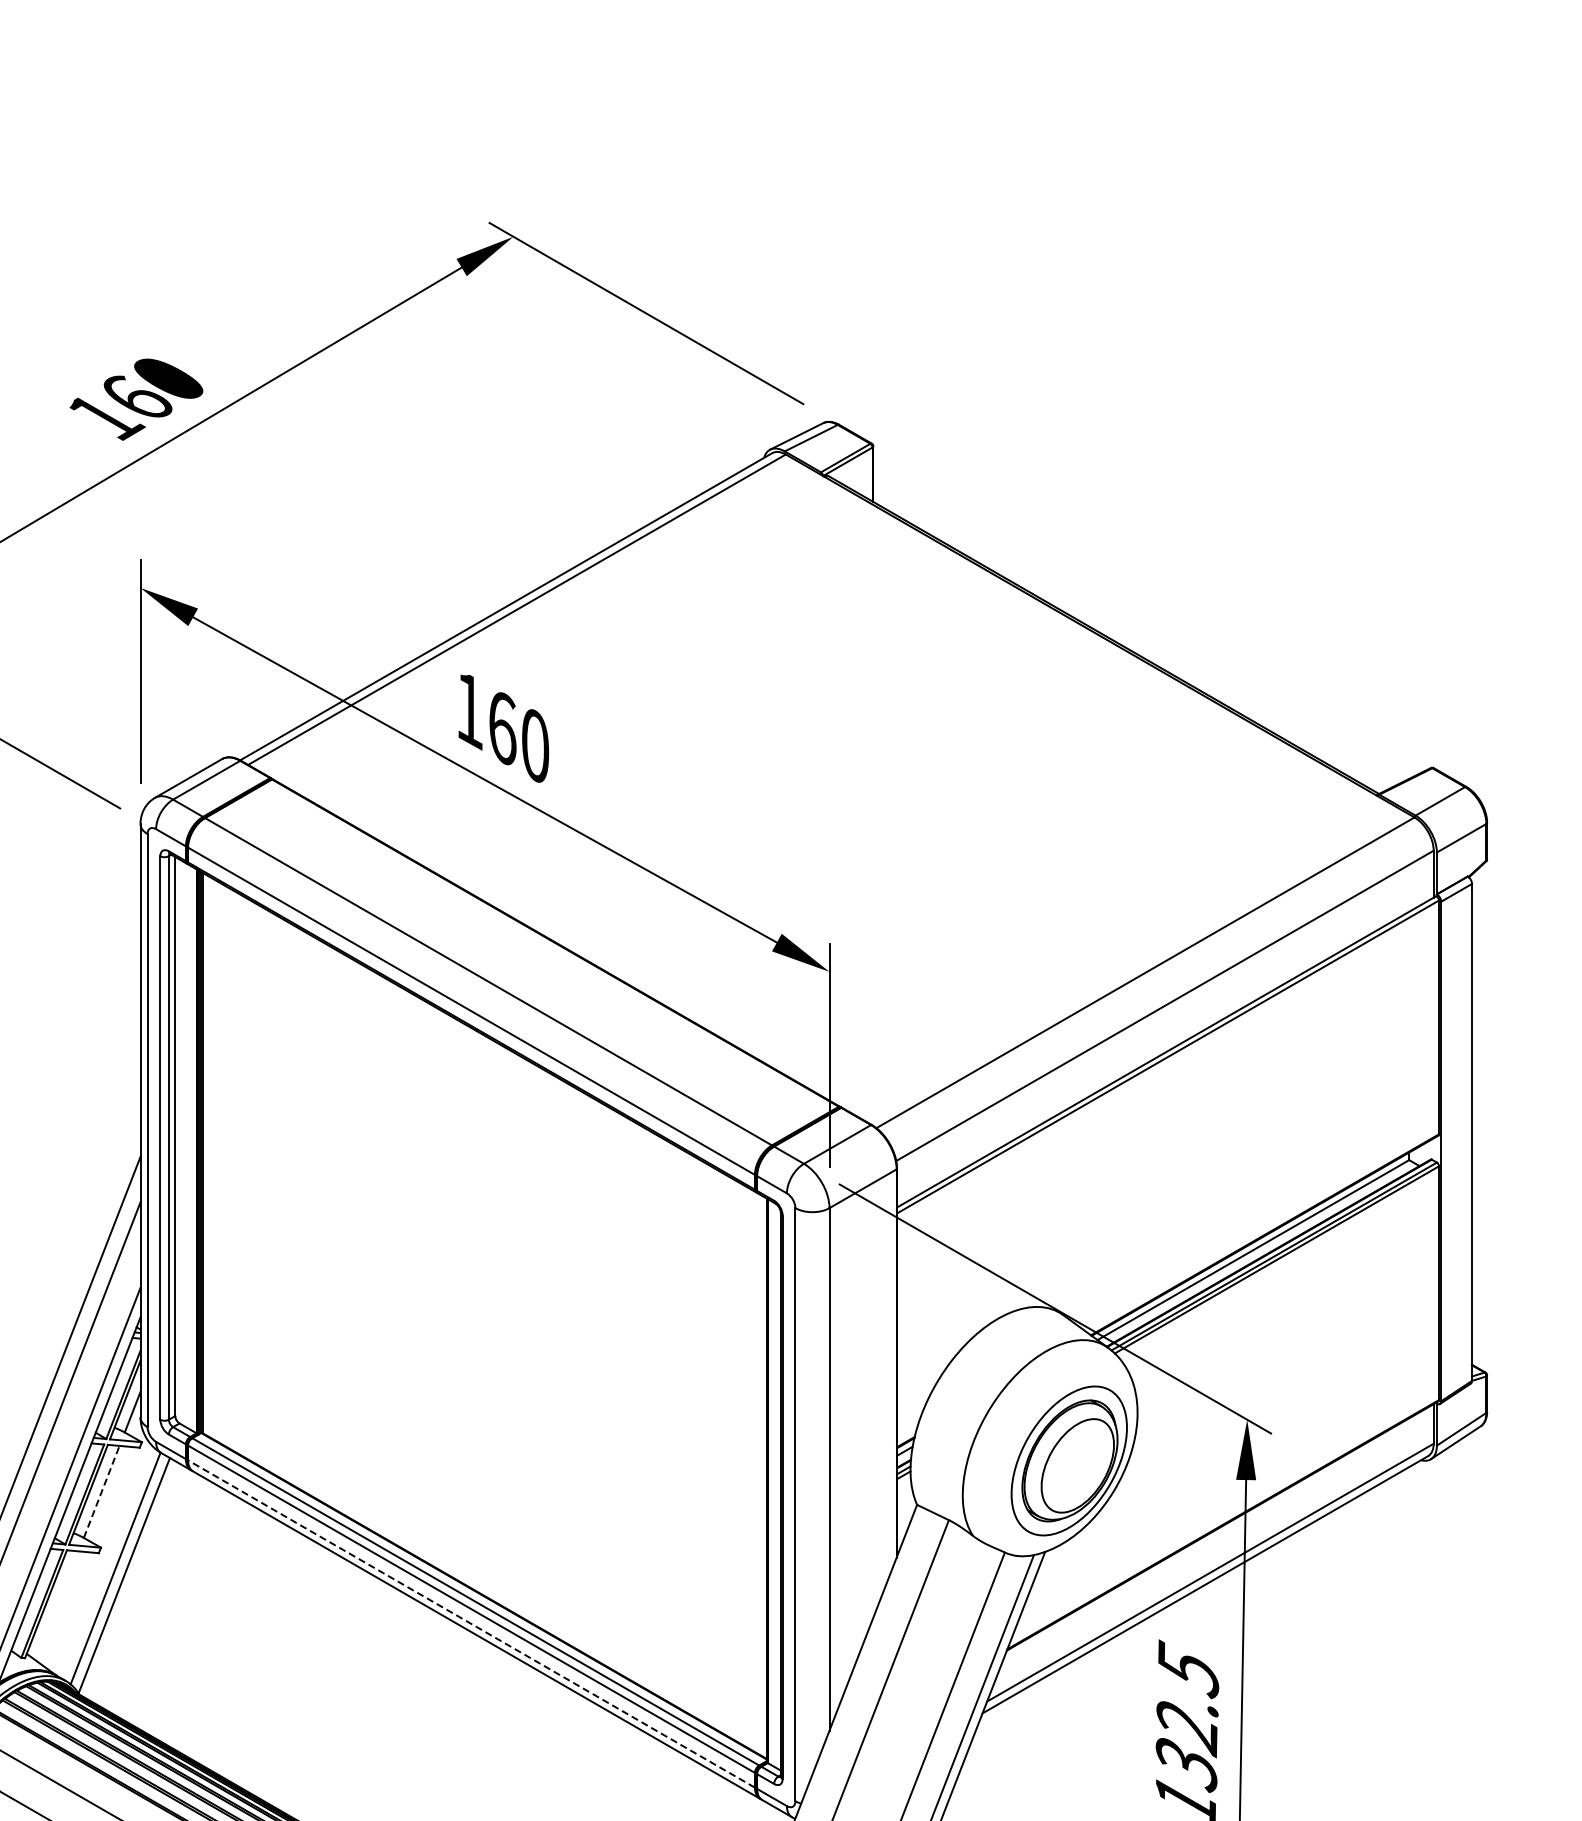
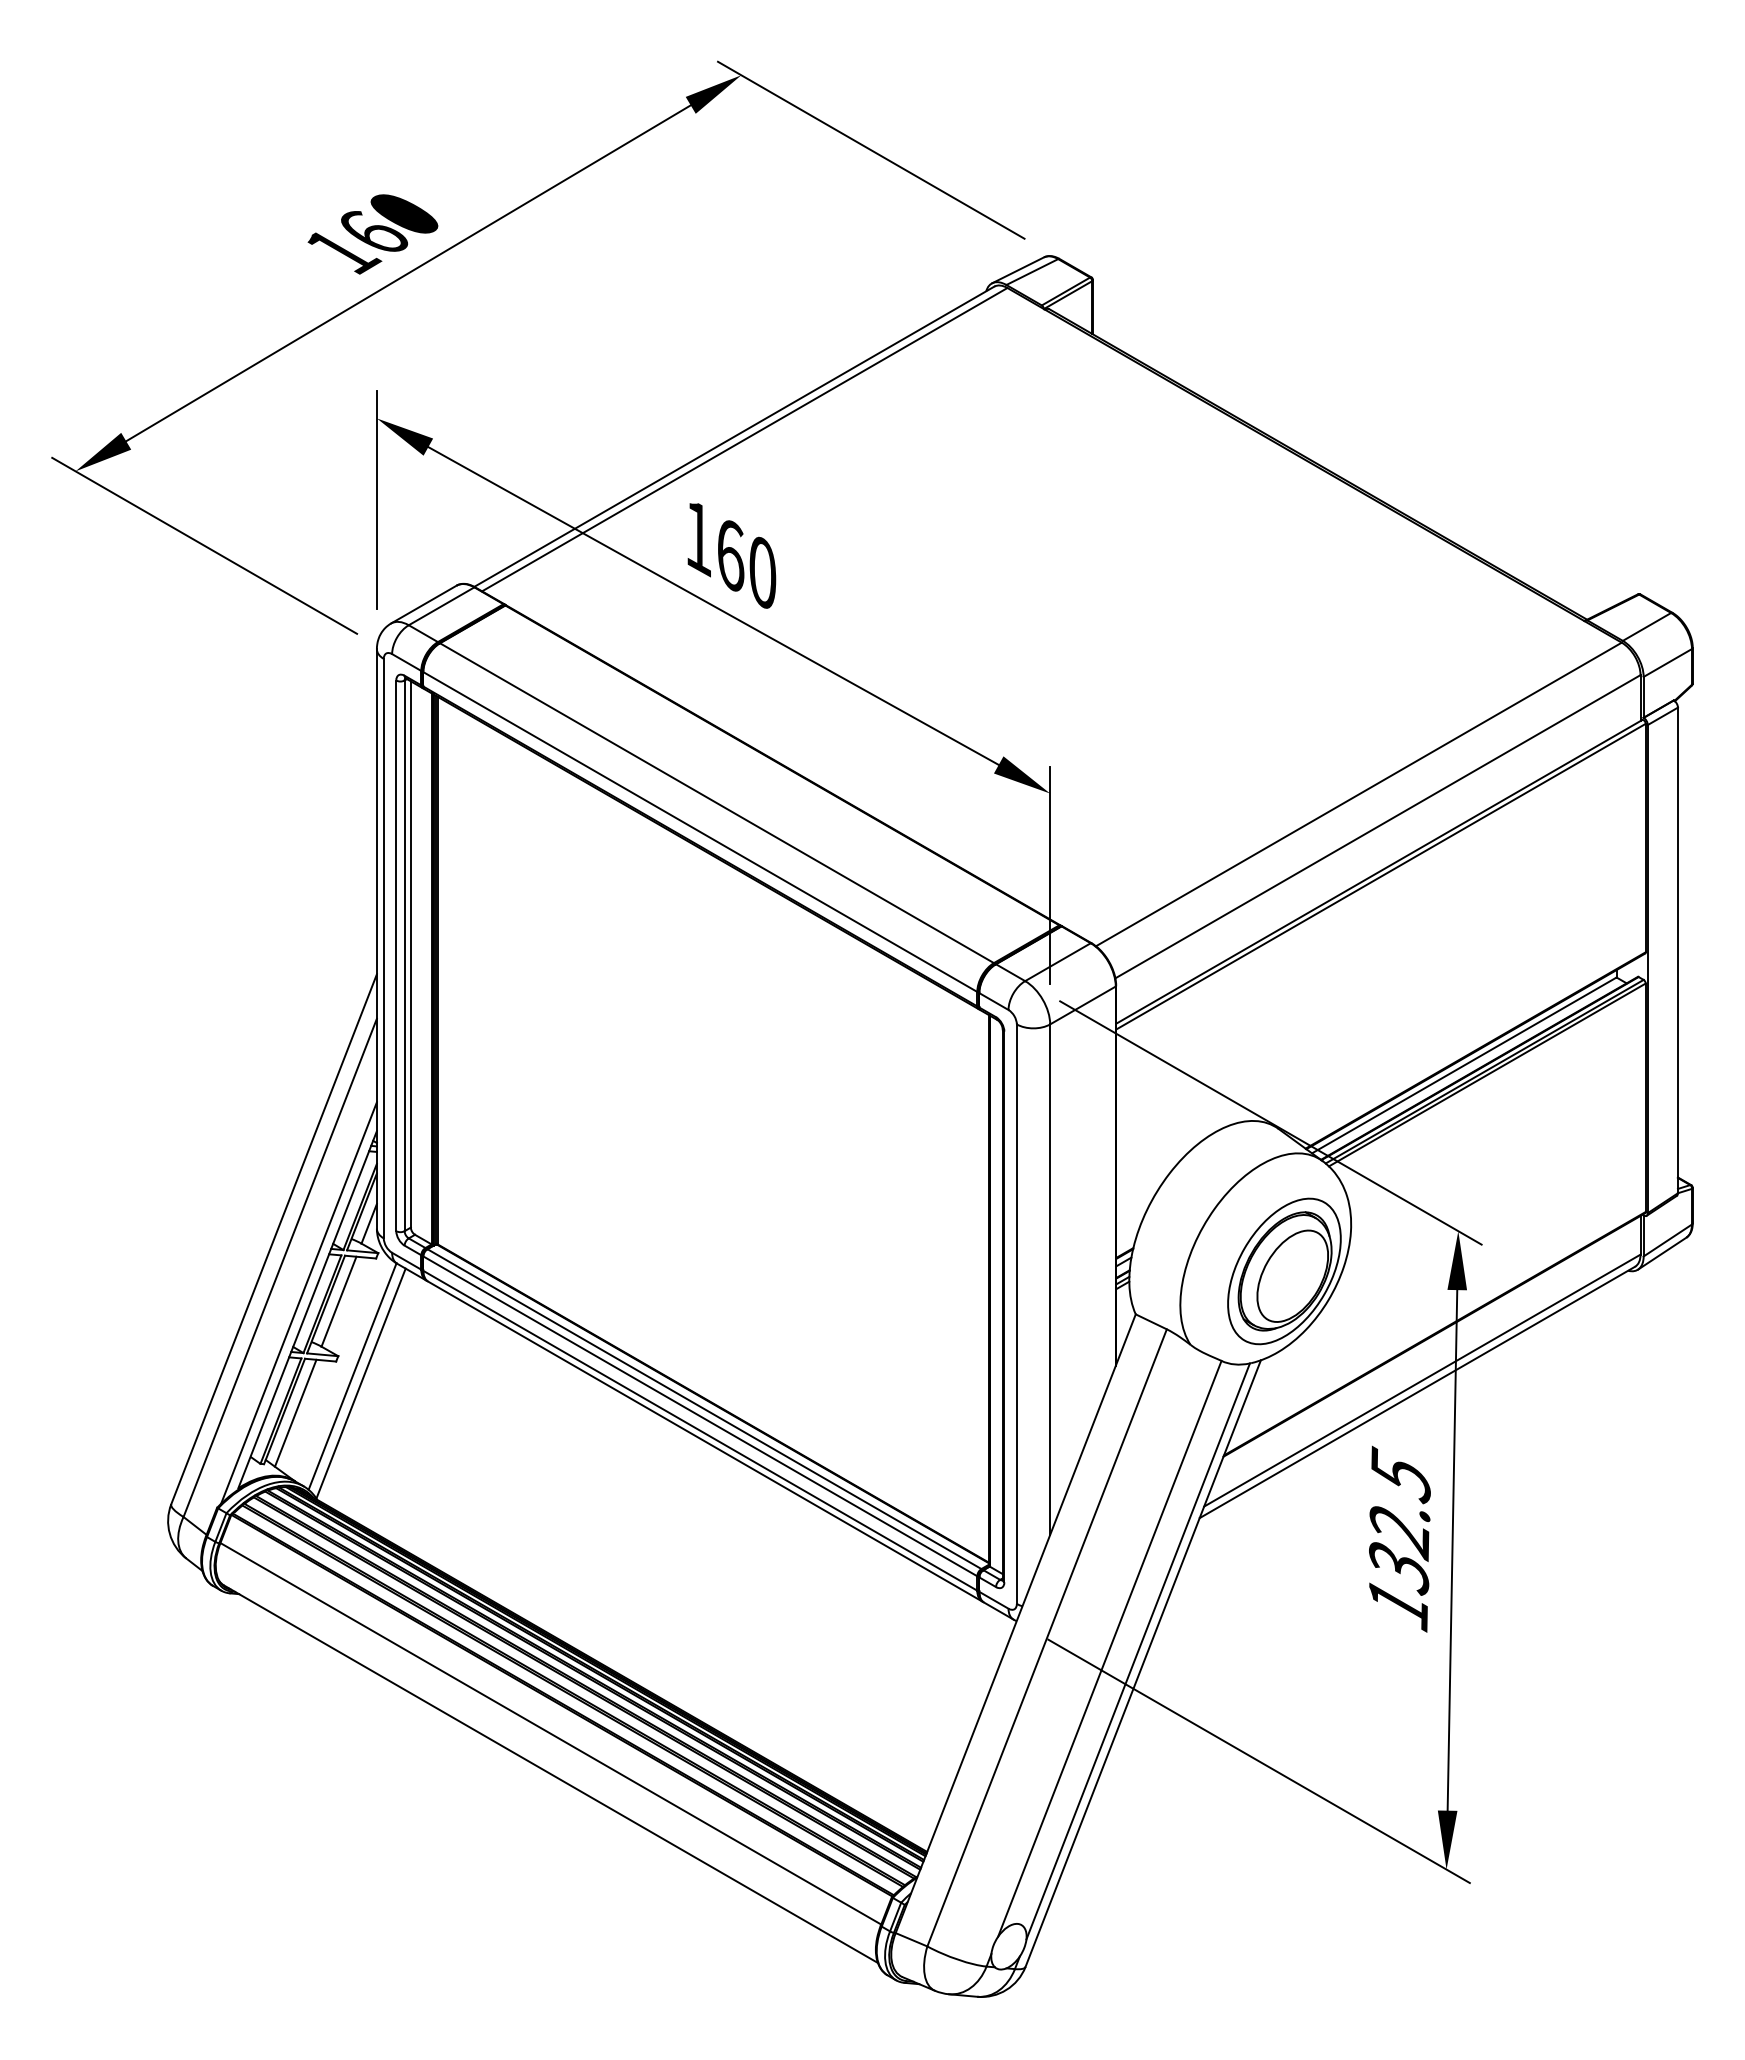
line: (102, 1491) -> (339, 1301), dashed -> solid
line: (57, 1605) -> (295, 1412), added
line: (471, 1623) -> (700, 1430), dashed -> solid

